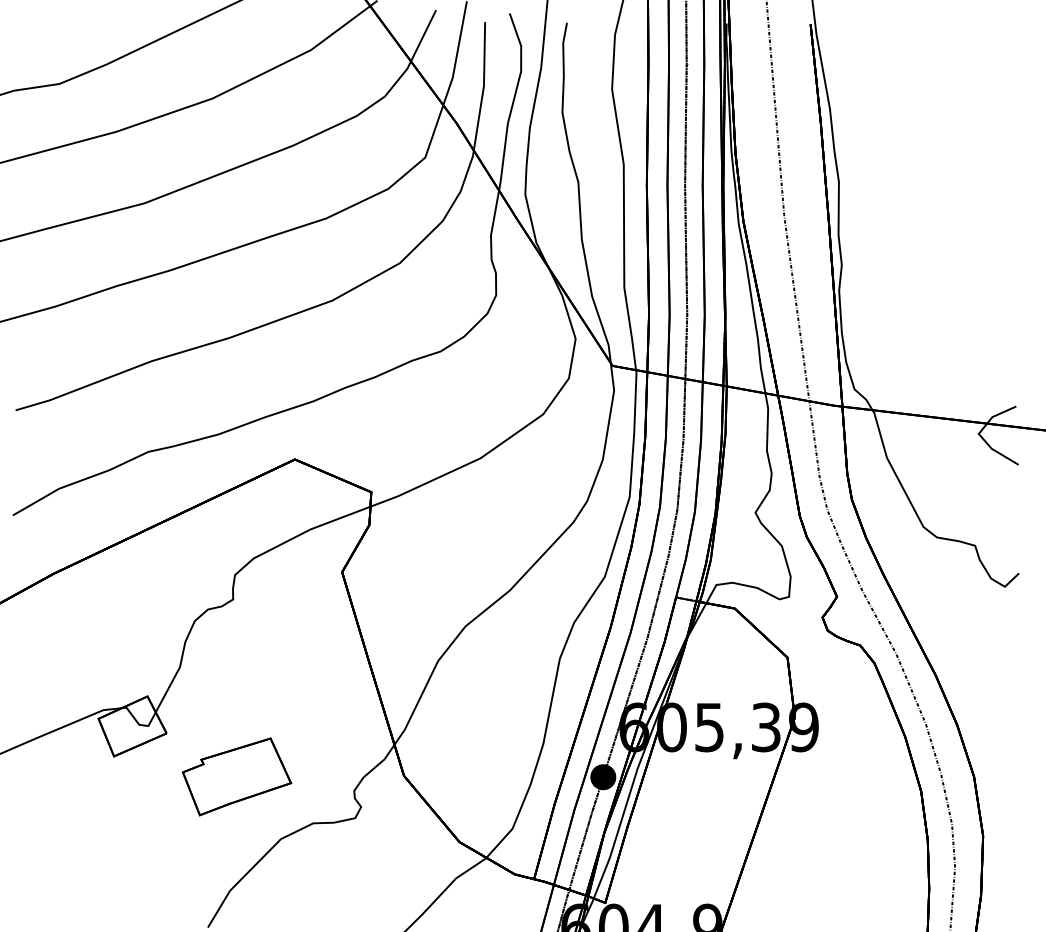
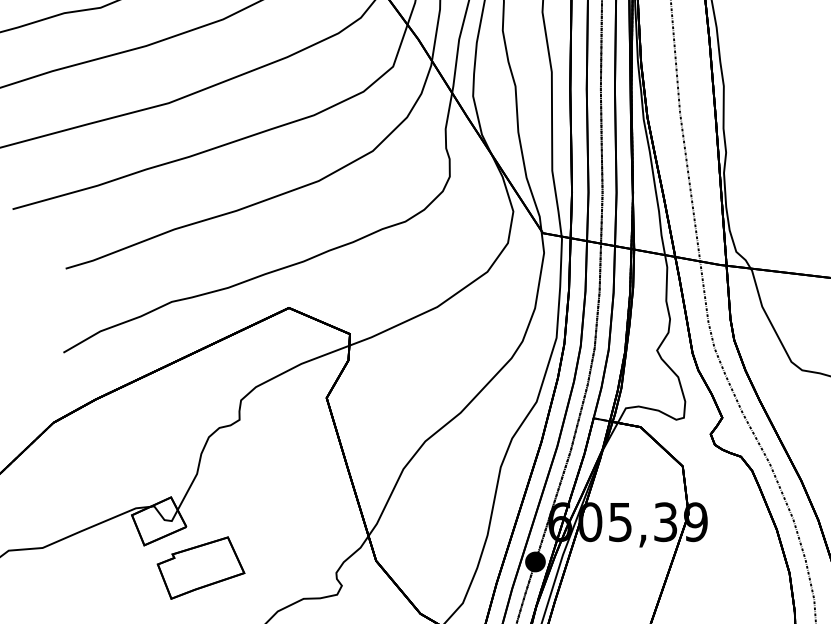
part: (237, 776) -> (201, 567), moved

